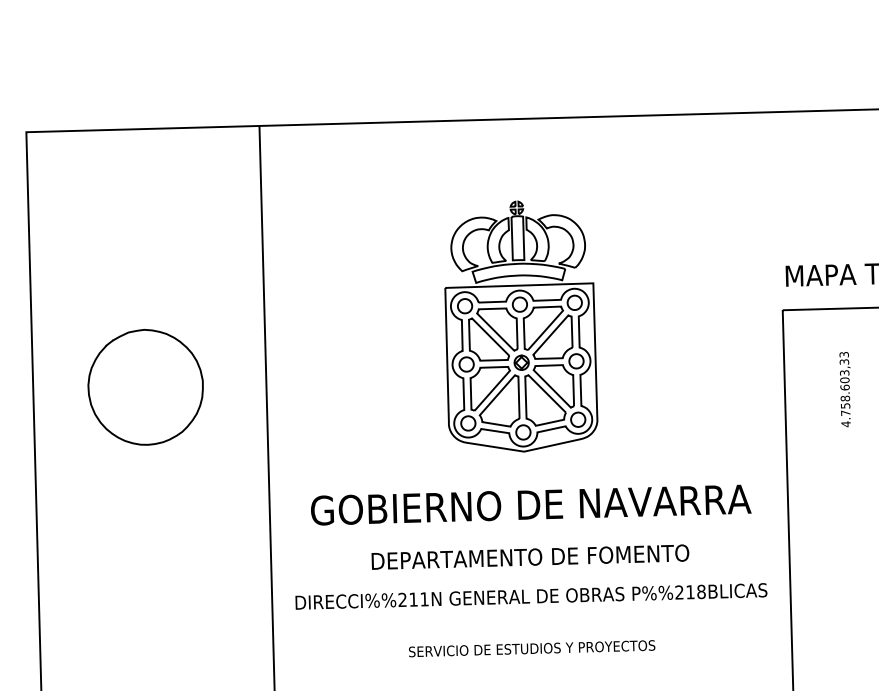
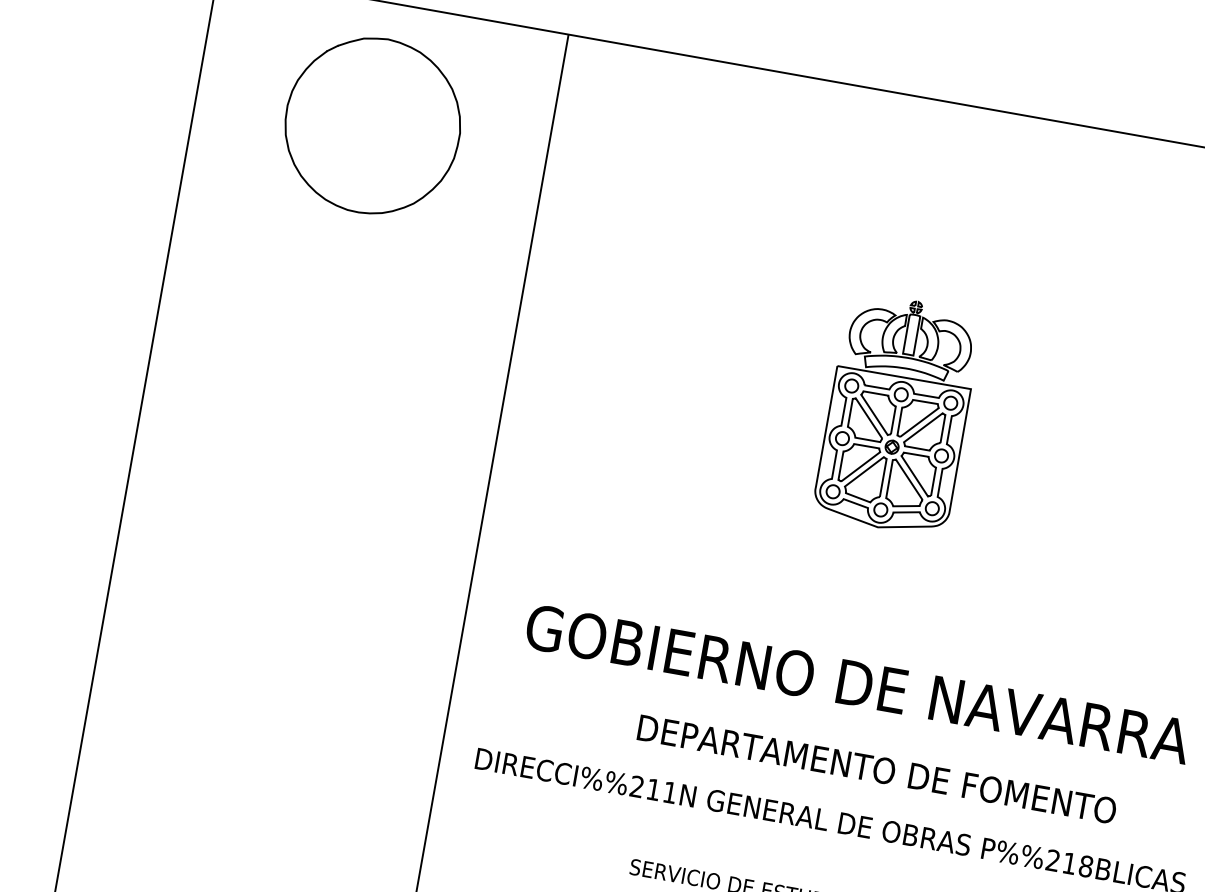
part: (521, 326) -> (898, 414), size x0.6
part: (145, 386) -> (372, 124), moved
text: (530, 556) -> (877, 768), moved

